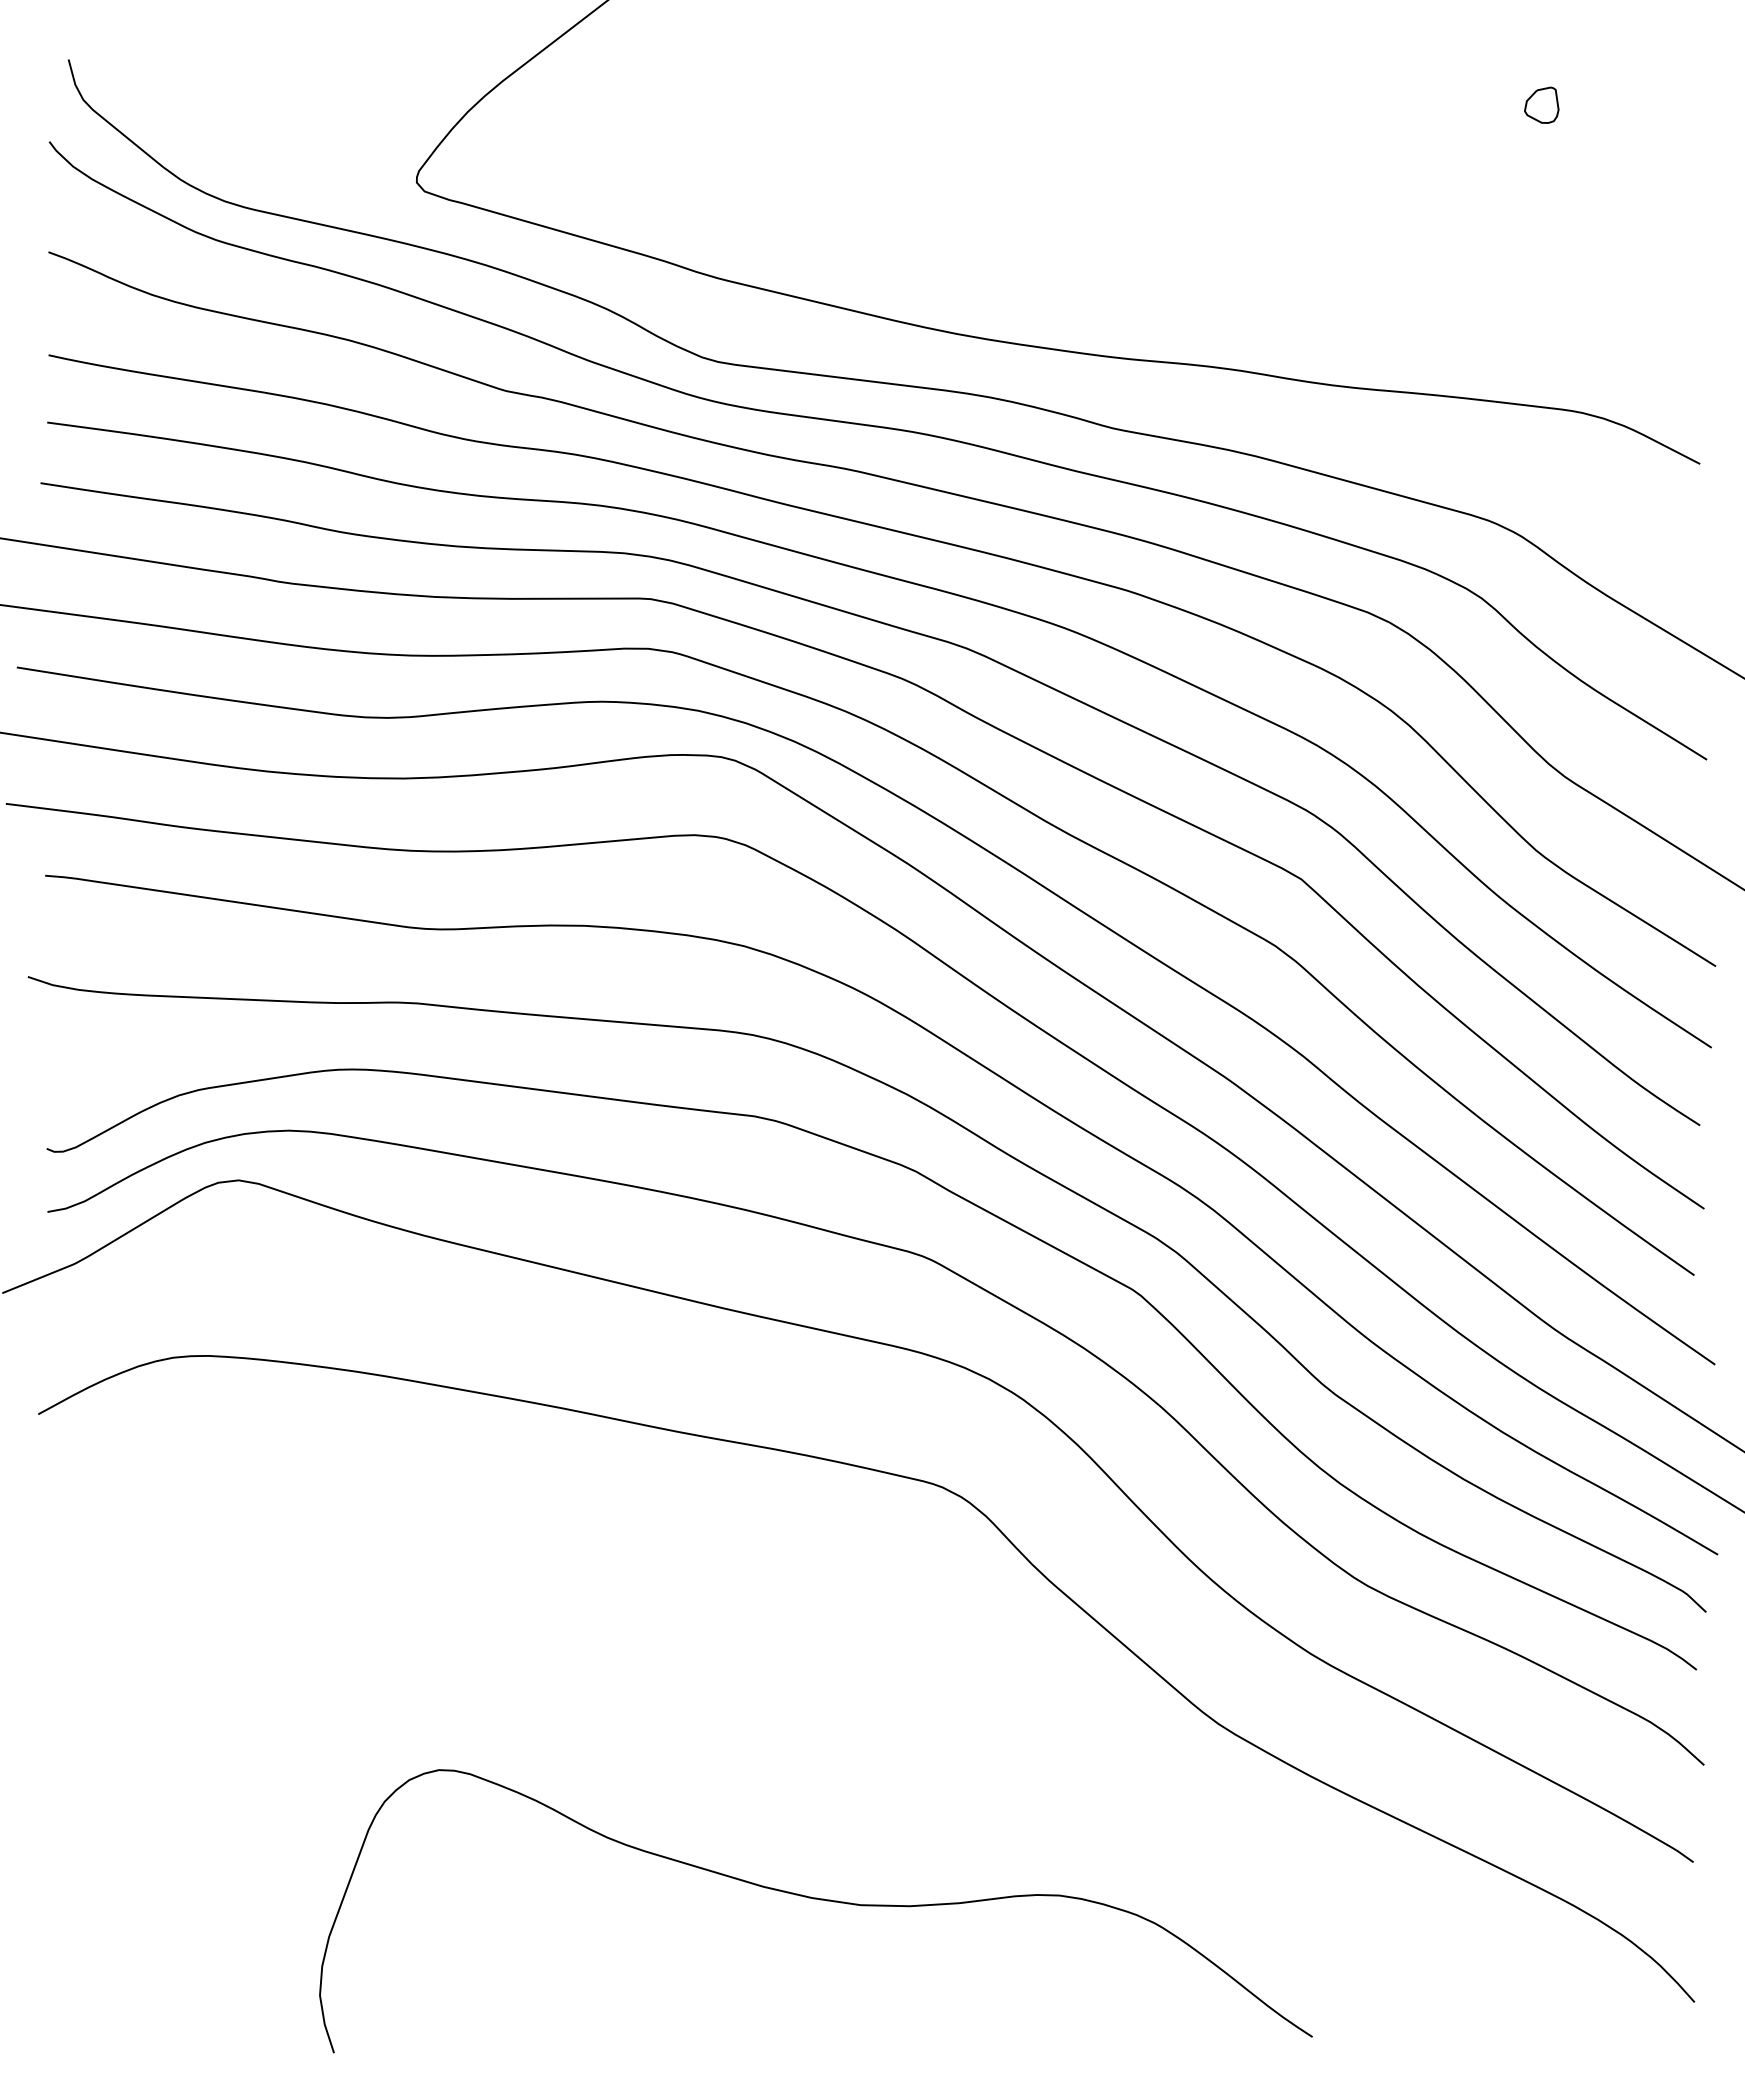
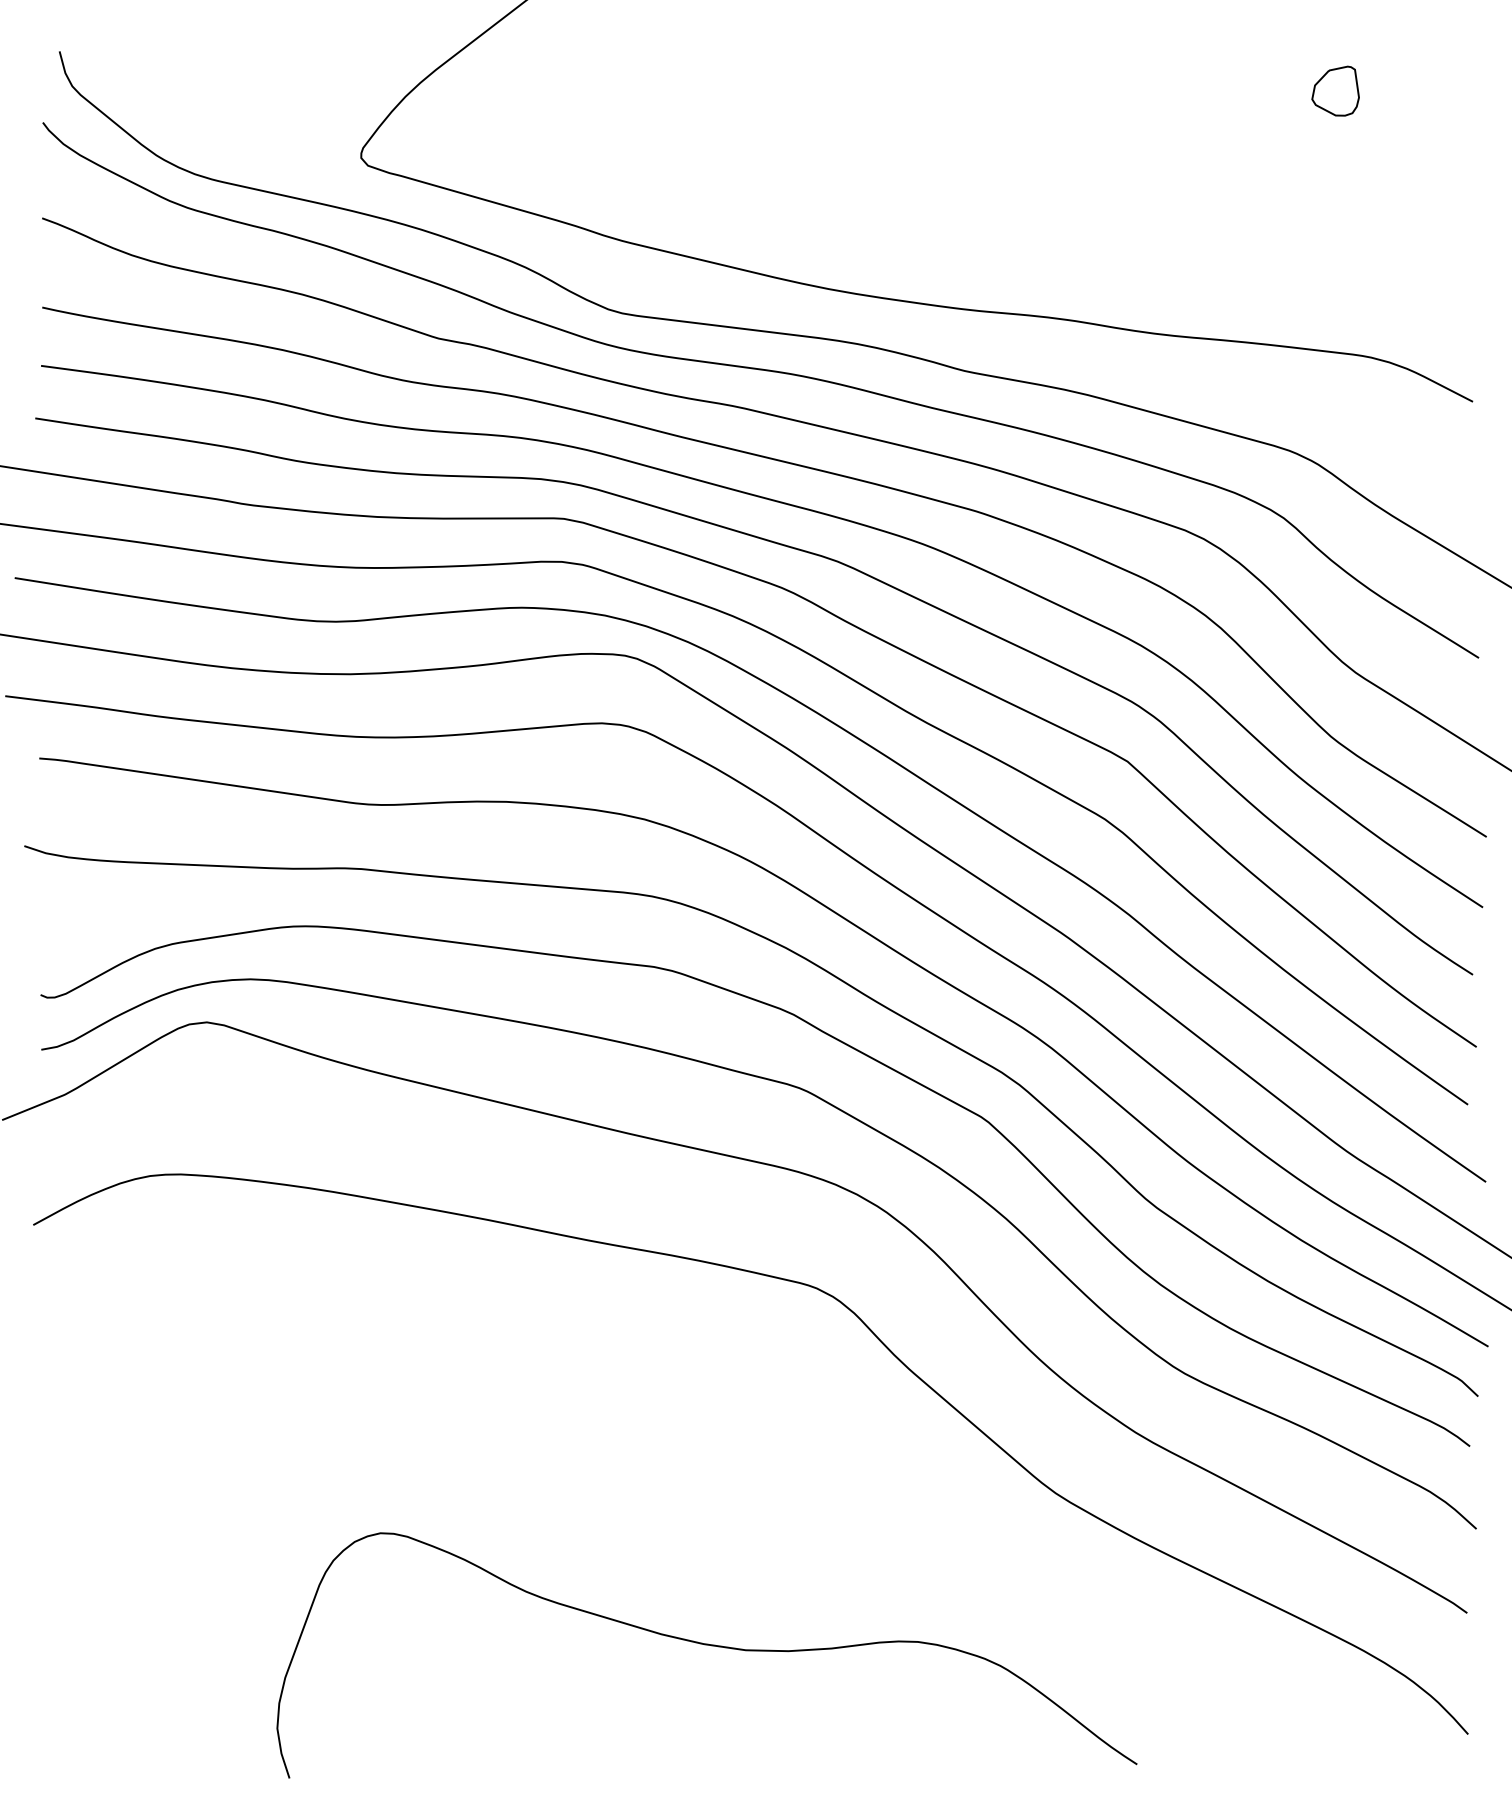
part: (1541, 104) -> (1335, 90), size x1.6

